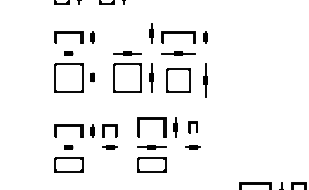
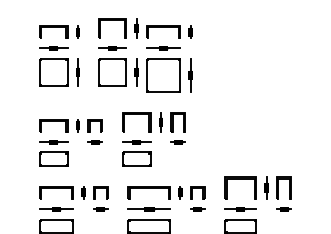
part: (127, 25) -> (112, 20), added
line: (68, 53) -> (53, 48), added
line: (93, 77) -> (78, 72), added
part: (178, 80) -> (163, 75), size x1.43
part: (192, 127) -> (177, 122), size x1.67
line: (68, 147) -> (53, 142), added

